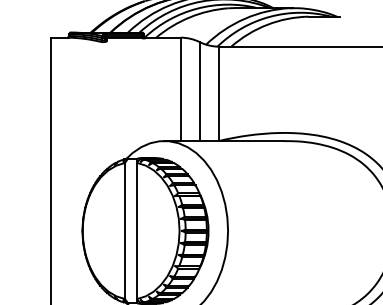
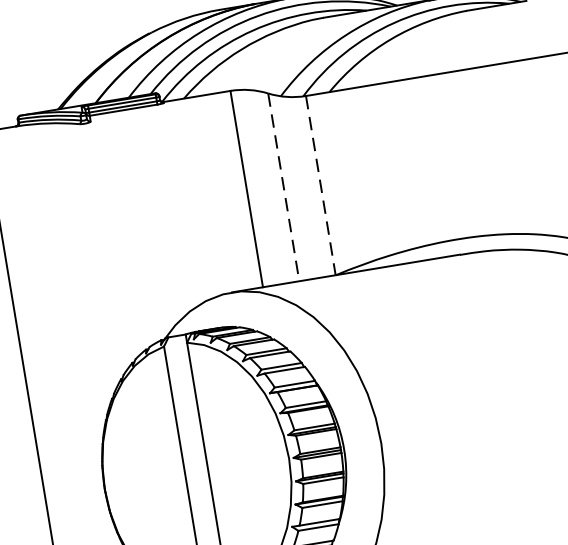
line: (199, 92) -> (283, 189), solid -> dashed
line: (218, 94) -> (320, 187), solid -> dashed

